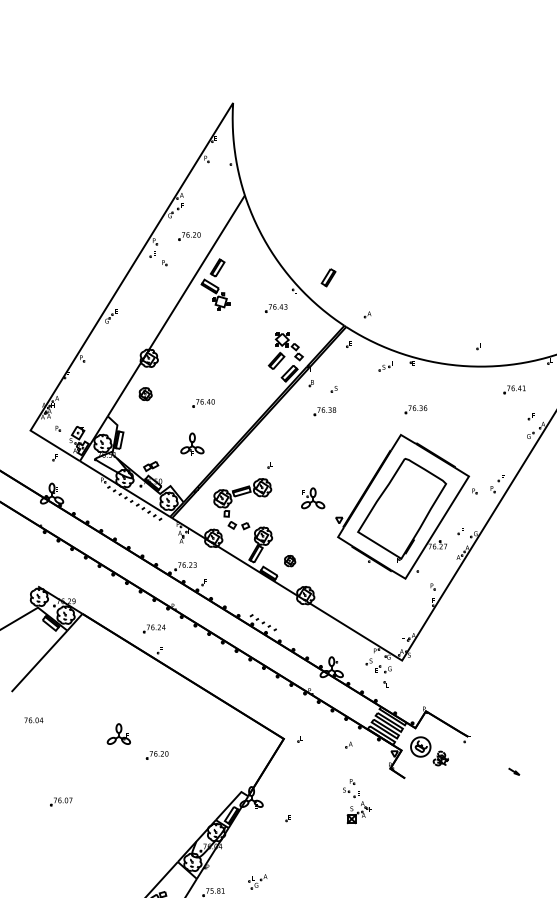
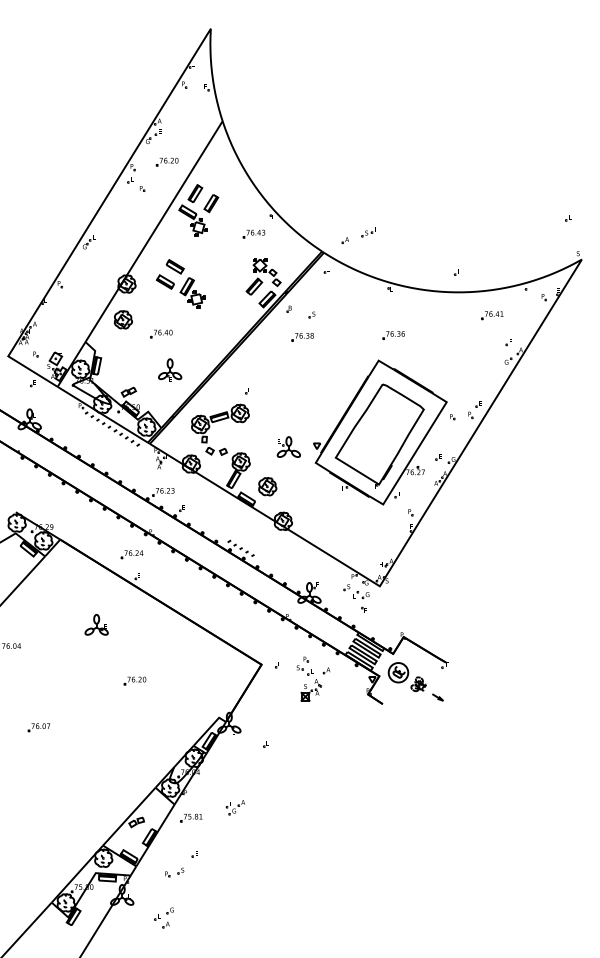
part: (328, 277) -> (211, 203), moved
part: (202, 357) -> (180, 283), added
part: (385, 366) -> (368, 232), moved
part: (145, 393) -> (123, 319), size x1.43
part: (203, 402) -> (161, 333), moved
part: (312, 497) -> (288, 446), moved
part: (289, 560) -> (267, 486), size x1.67
part: (118, 733) -> (96, 624), moved
part: (513, 771) -> (437, 697), moved
part: (354, 800) -> (308, 678), moved

